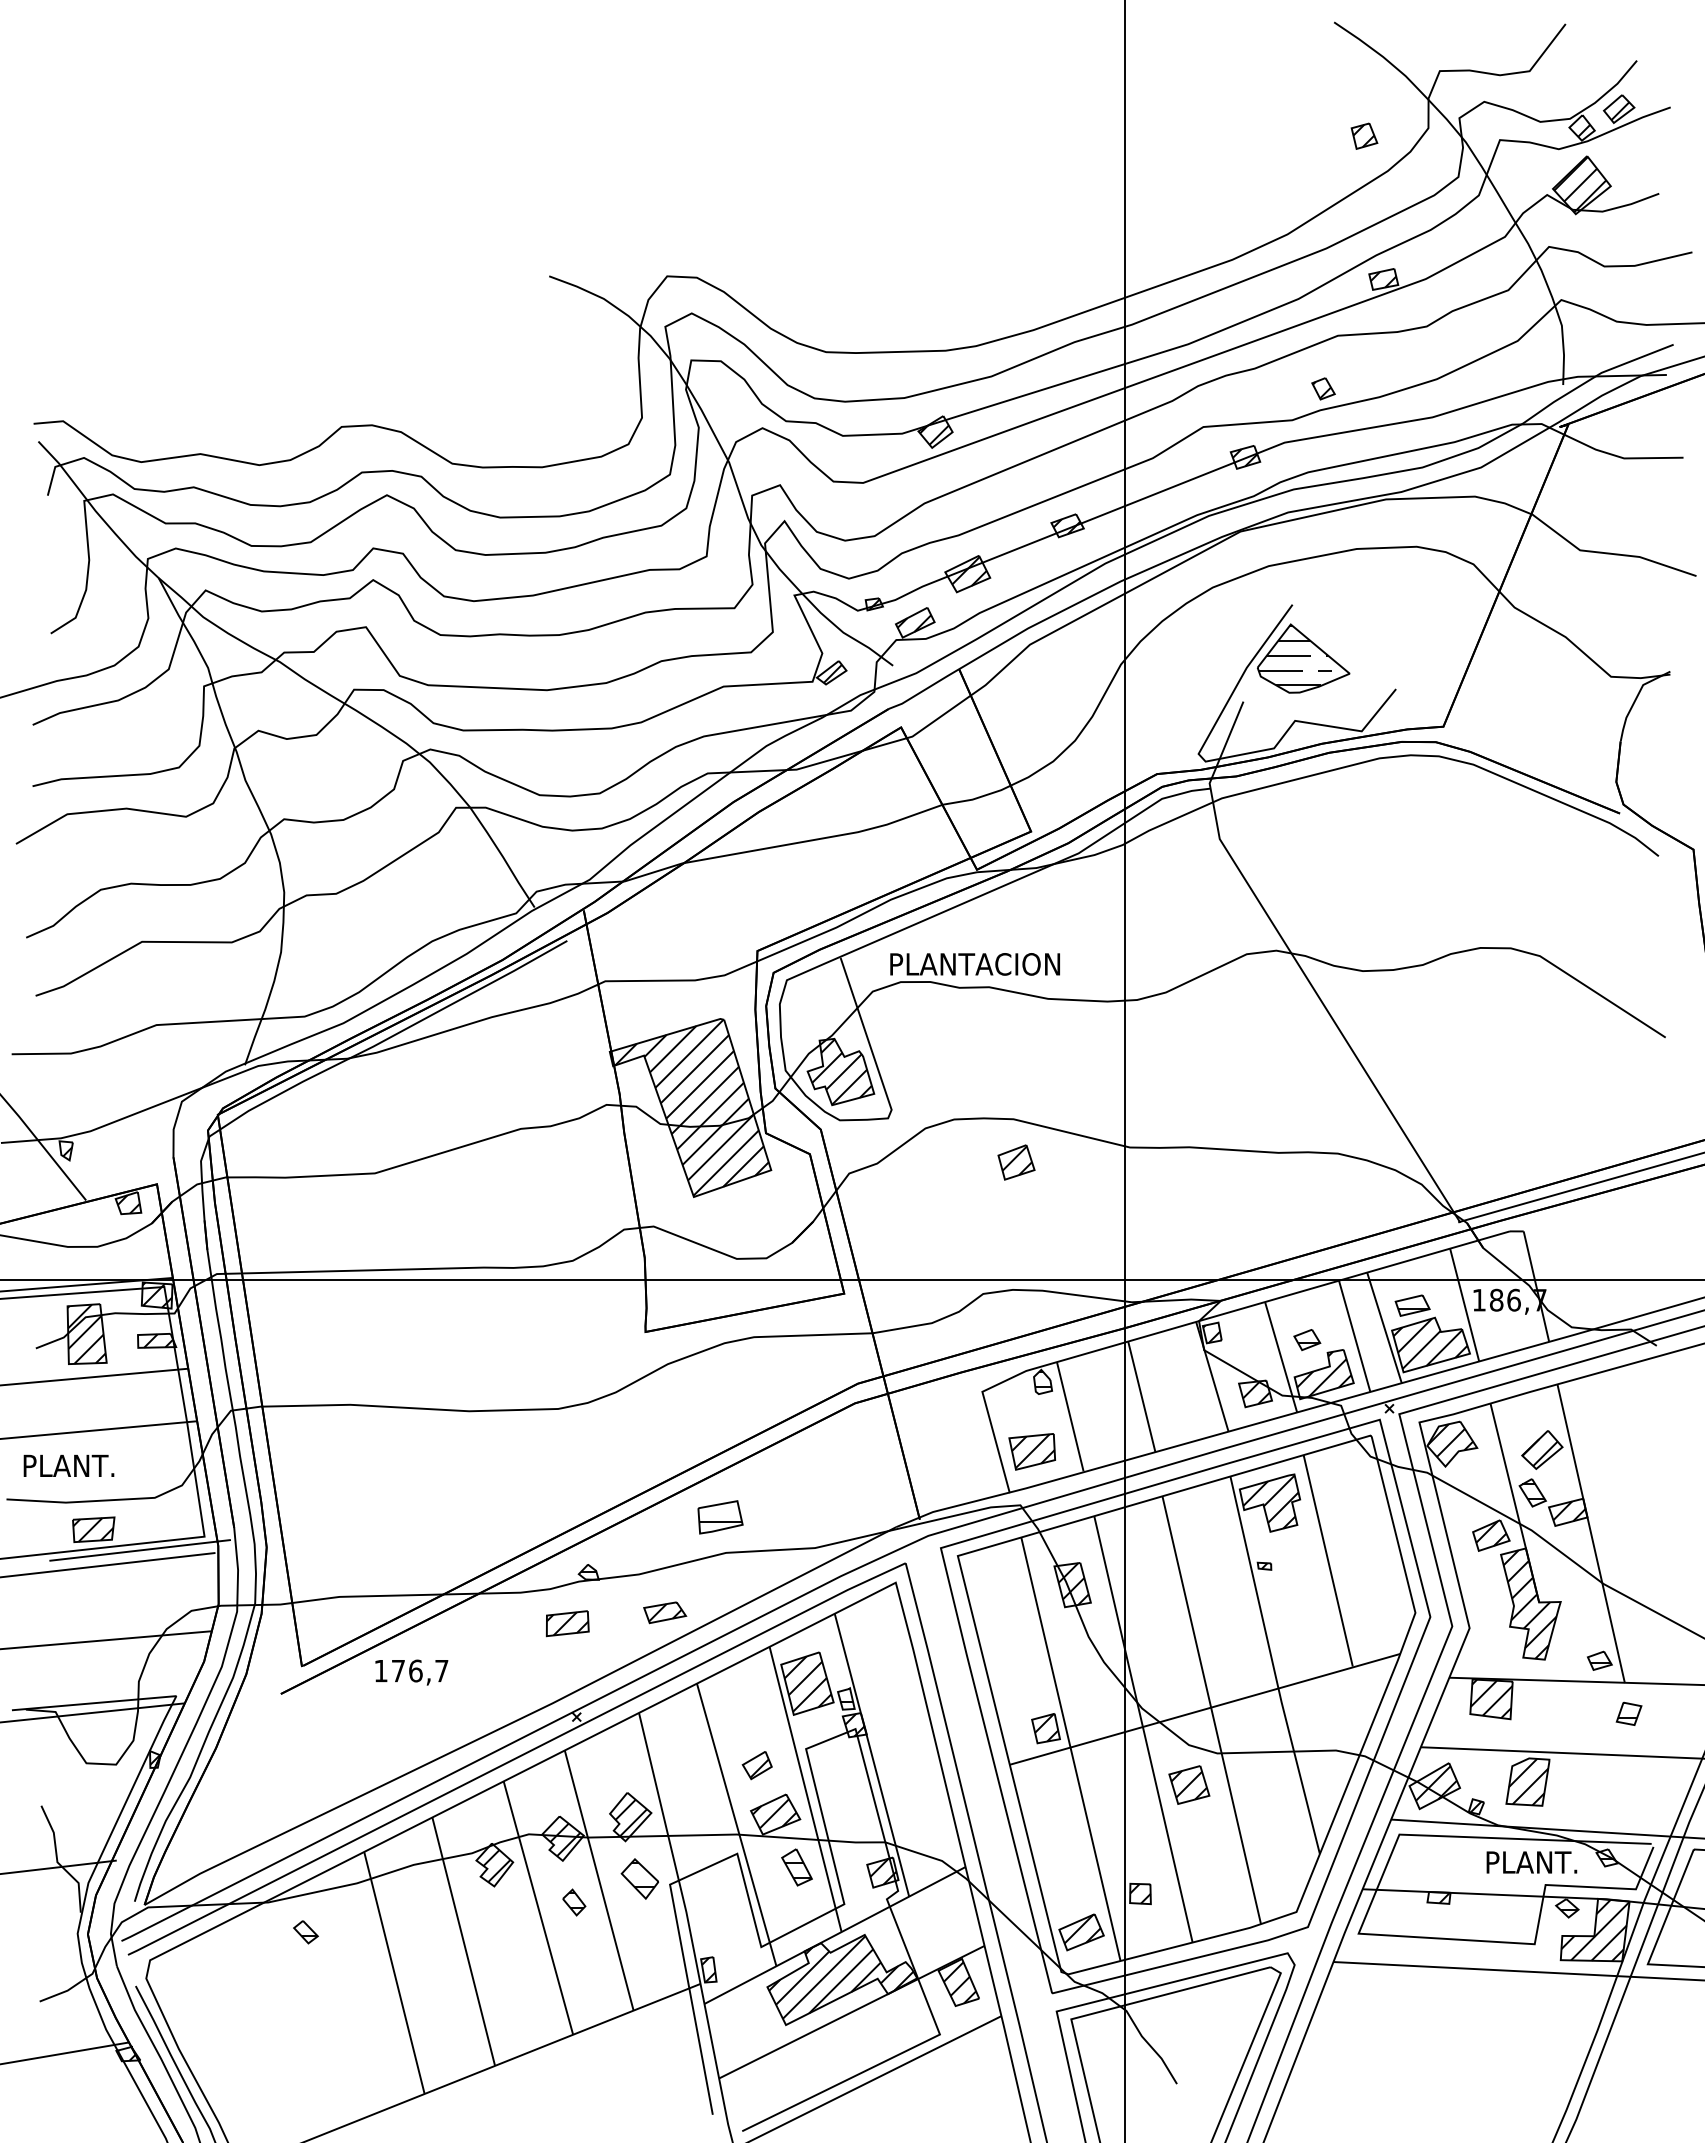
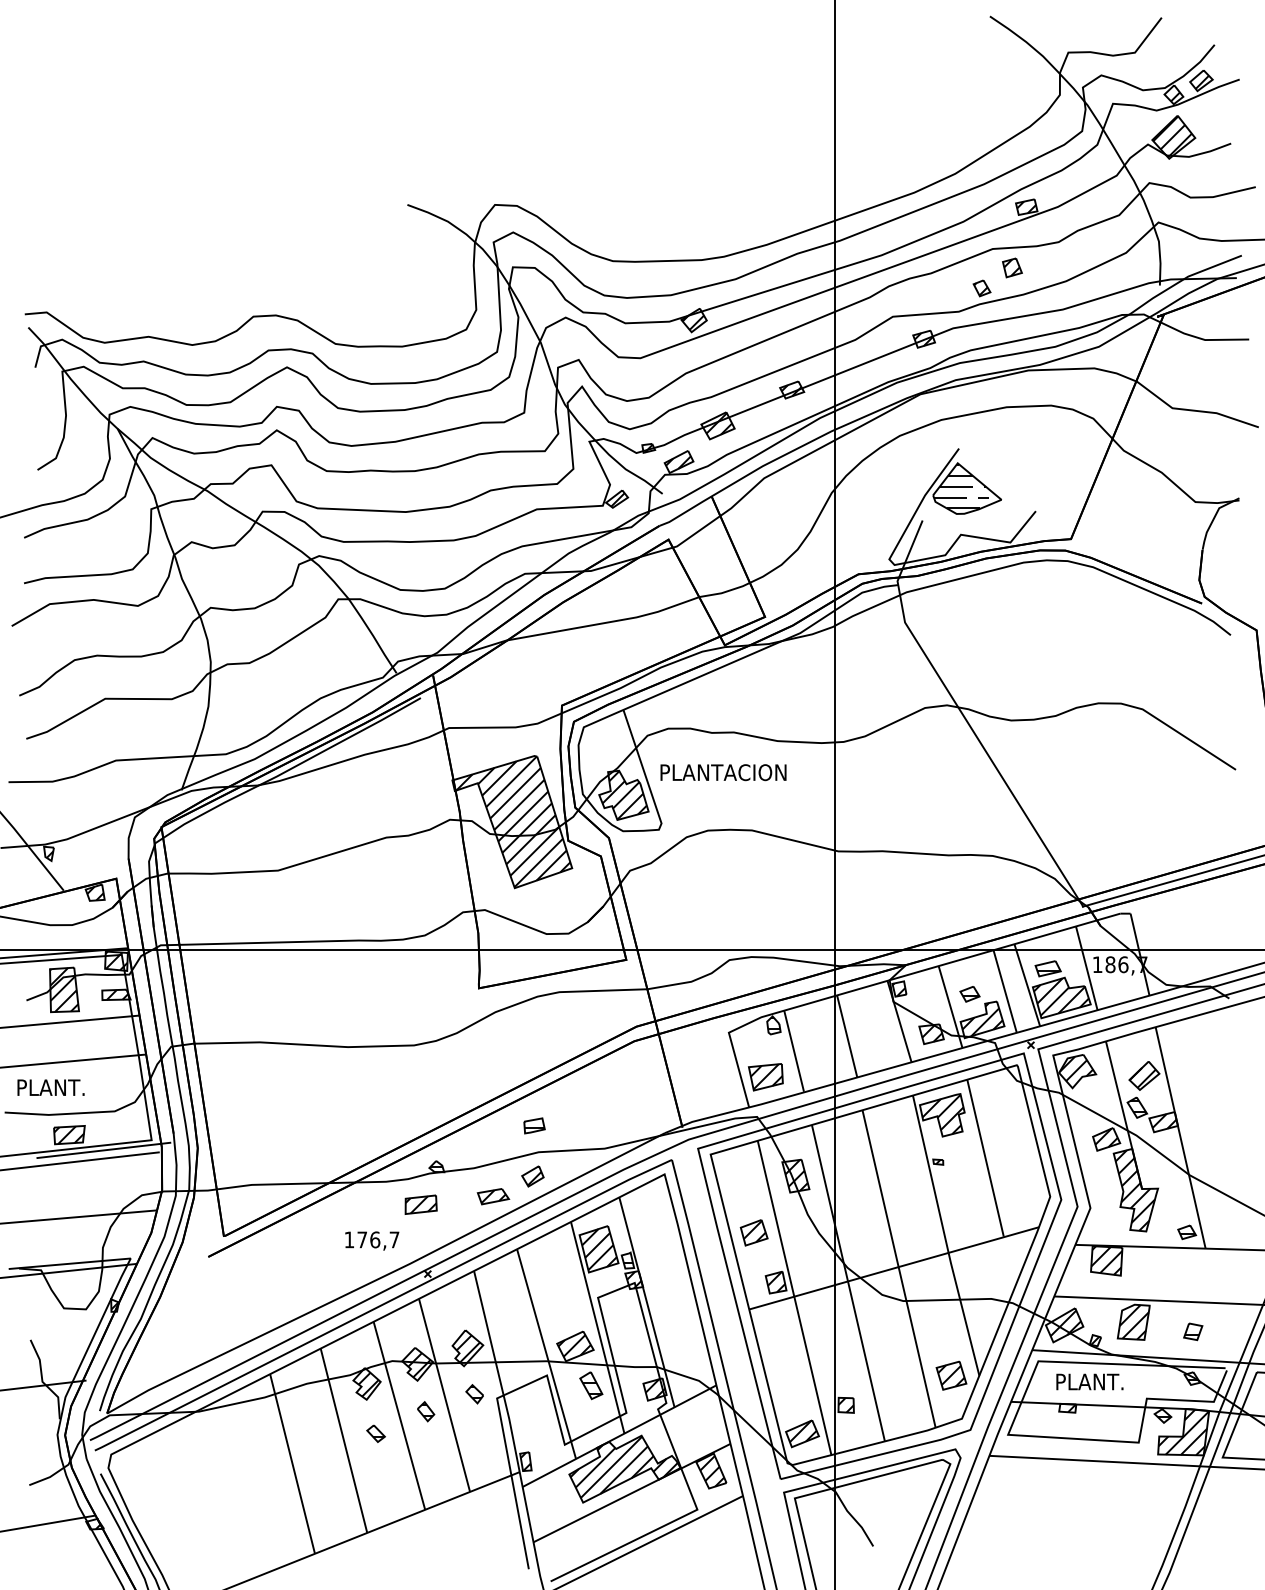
part: (1364, 135) -> (1012, 267), moved
text: (974, 964) -> (723, 772), moved
part: (1016, 1162) -> (754, 1232), moved
part: (720, 1517) -> (534, 1125), size x0.62
text: (411, 1672) -> (372, 1241), moved
part: (1628, 1713) -> (1192, 1331), moved
part: (756, 1765) -> (532, 1176), moved
part: (1189, 1784) -> (951, 1375), moved
text: (1531, 1862) -> (1089, 1382), moved
part: (639, 1878) -> (474, 1393), size x0.62
part: (305, 1932) -> (375, 1433), moved

